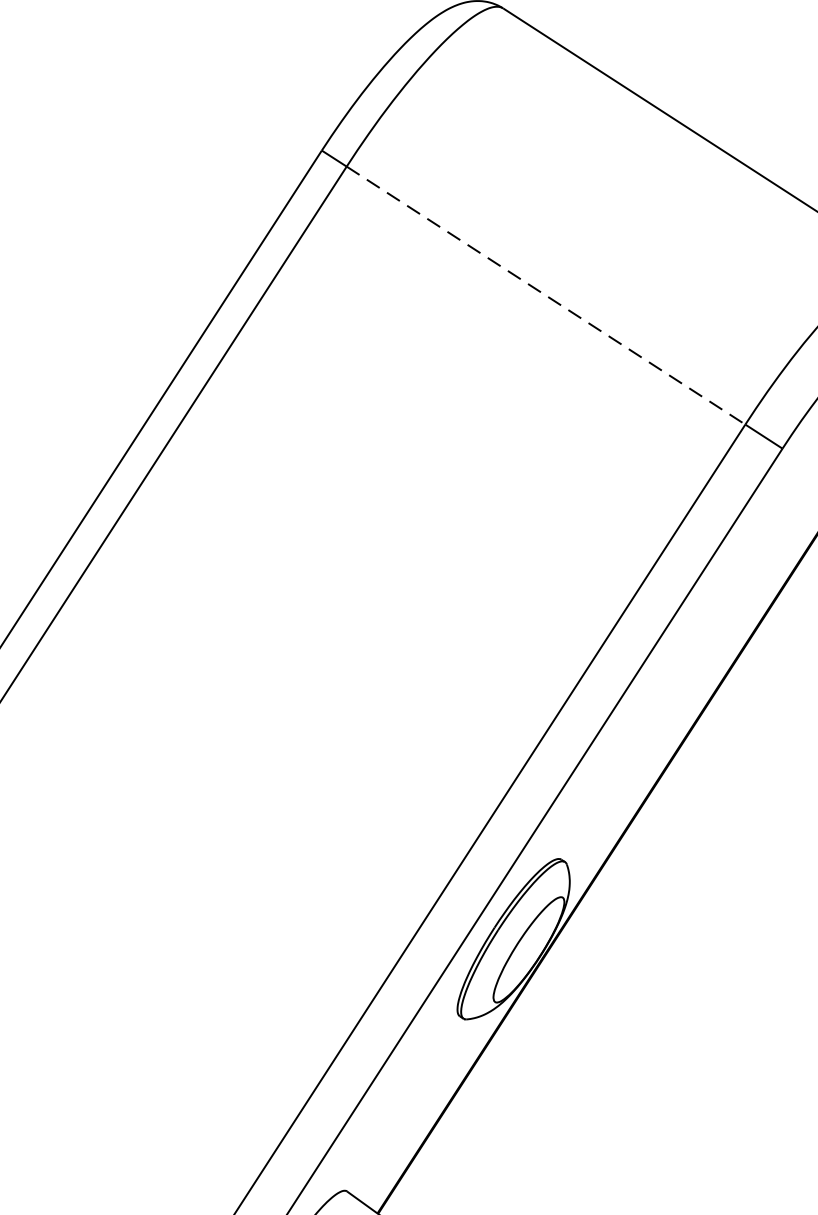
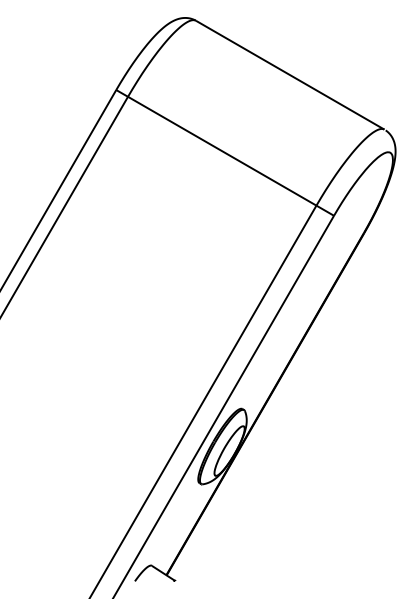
line: (546, 296) -> (222, 151), dashed -> solid

